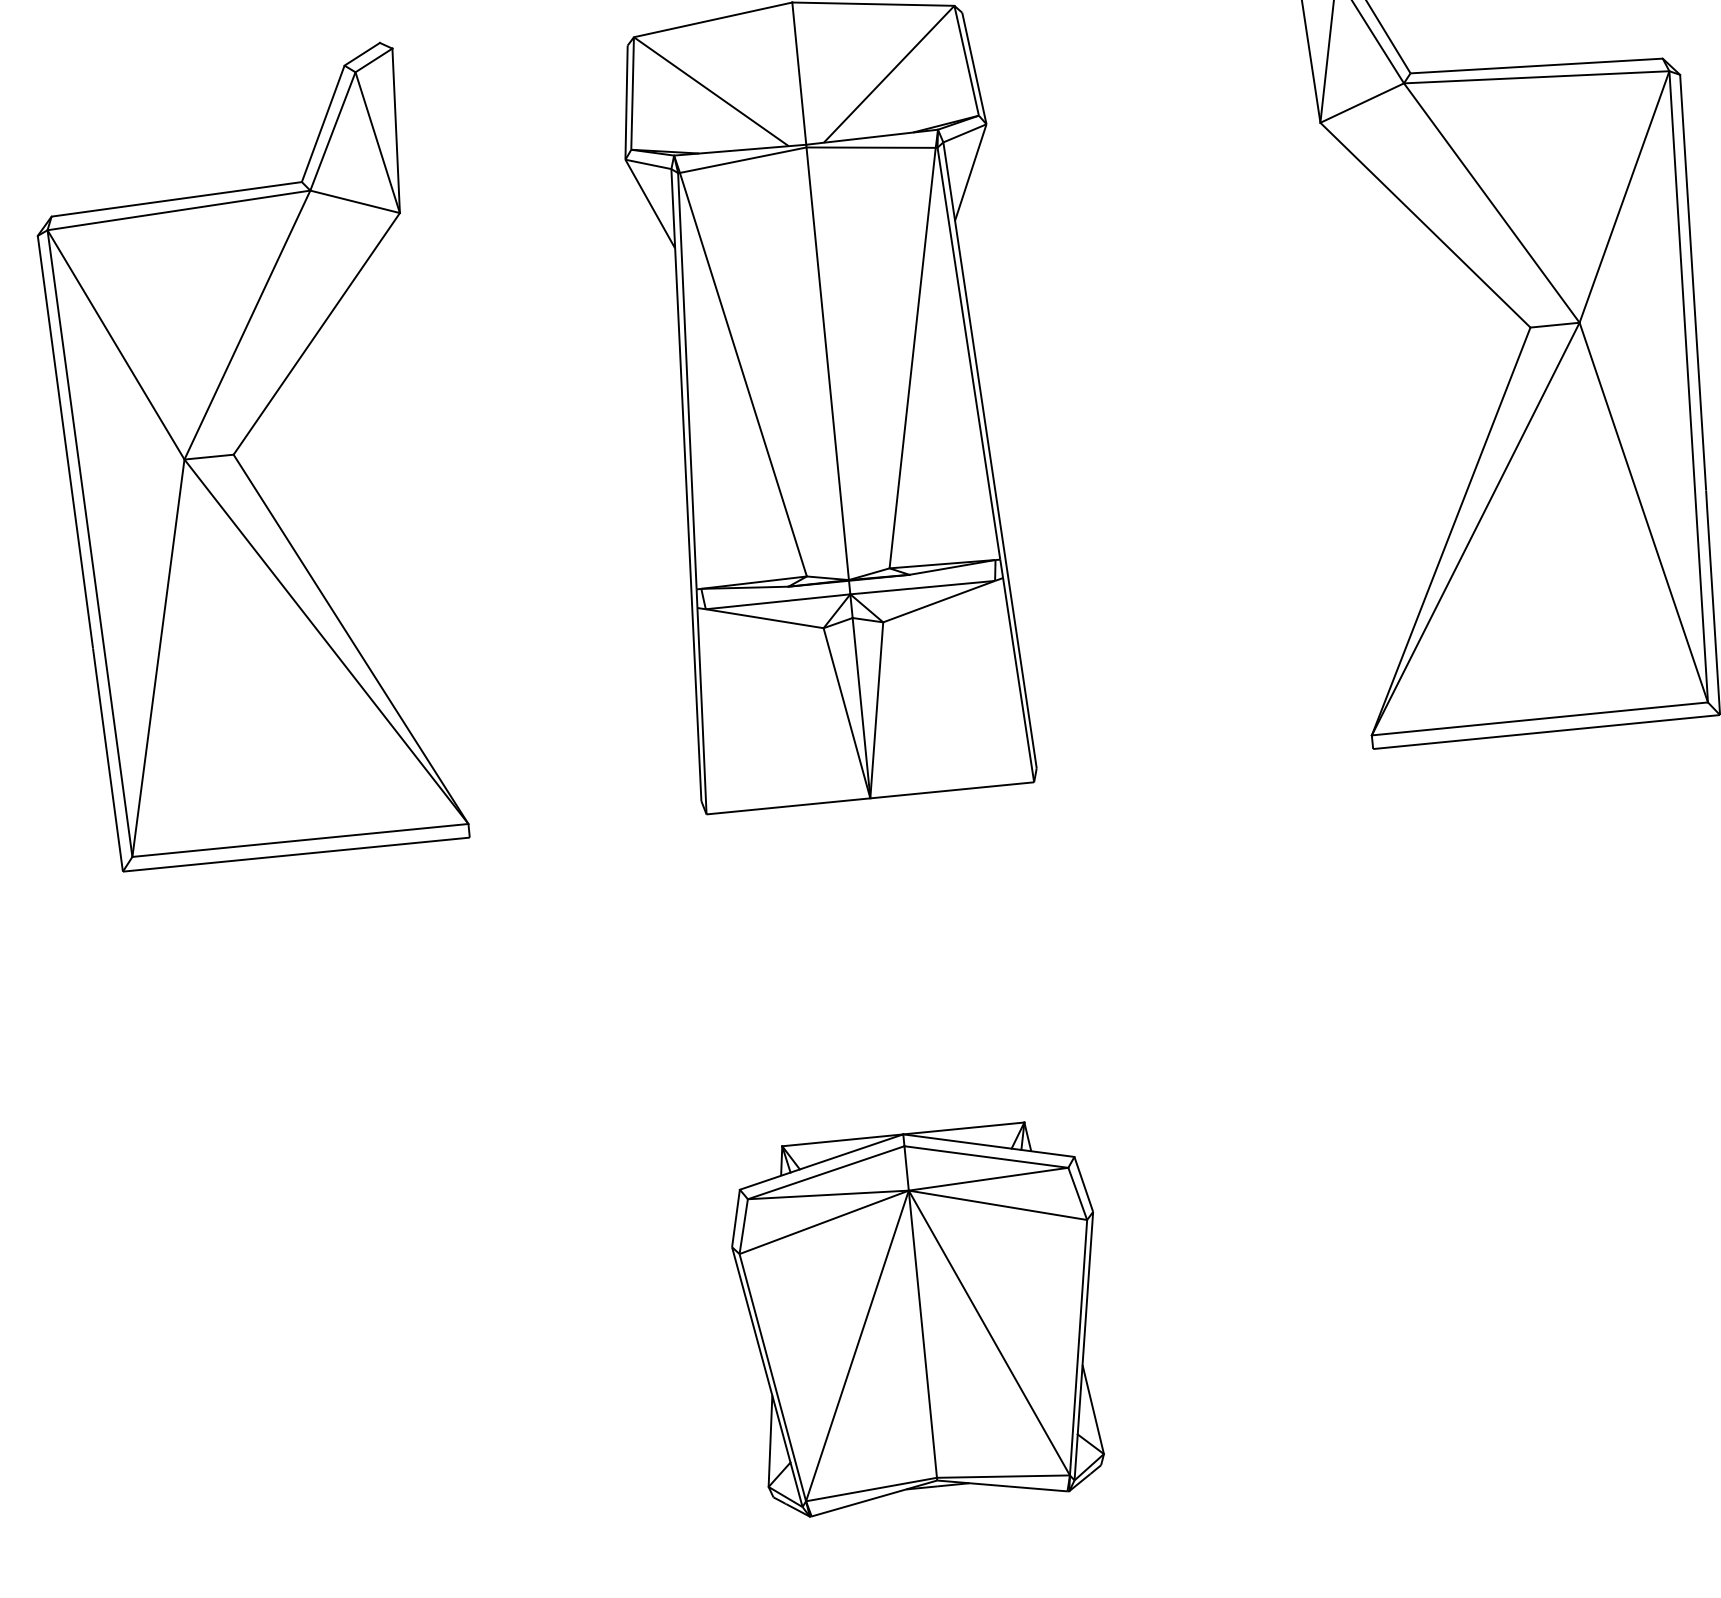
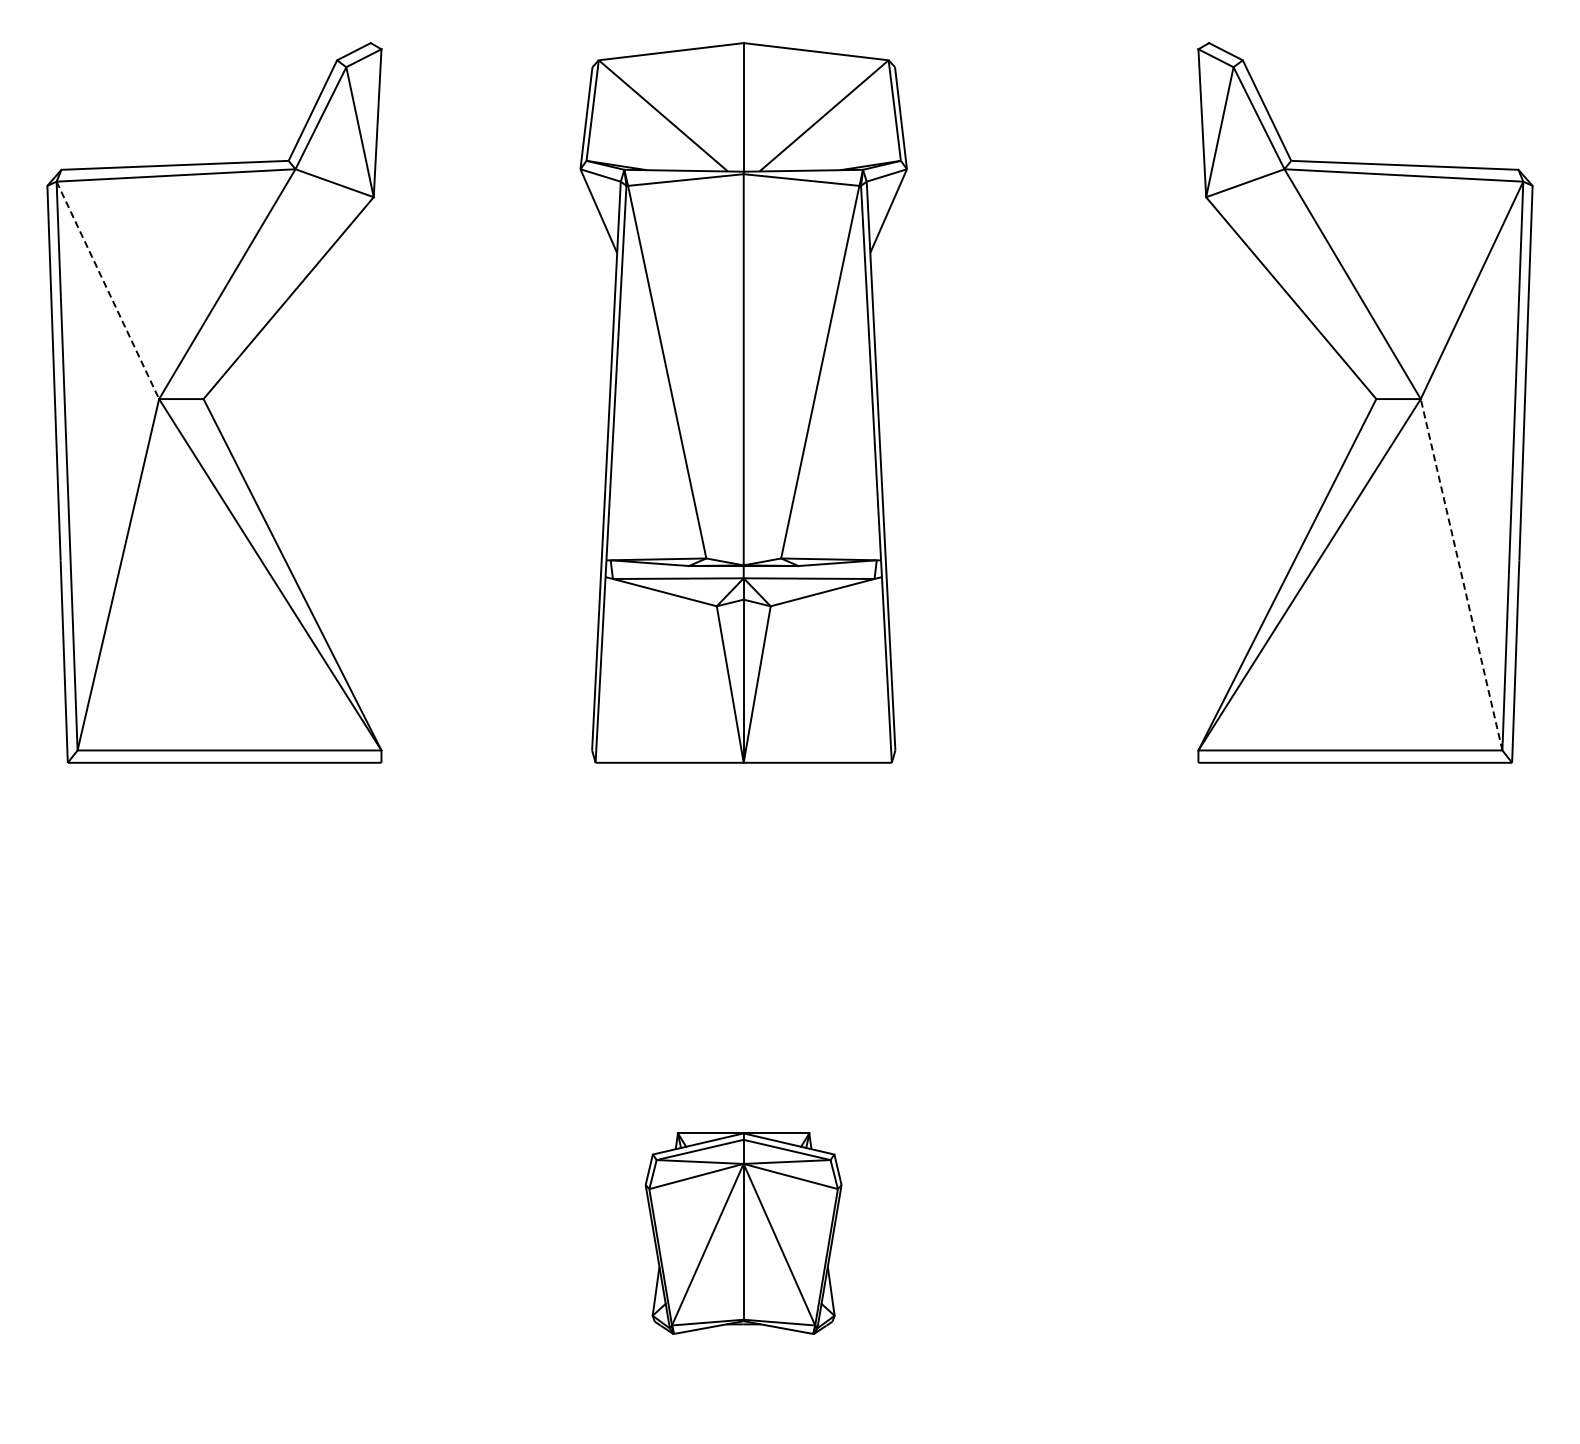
line: (116, 344) -> (108, 290), solid -> dashed
line: (1643, 512) -> (1461, 574), solid -> dashed
part: (921, 1318) -> (743, 1233), size x0.6

